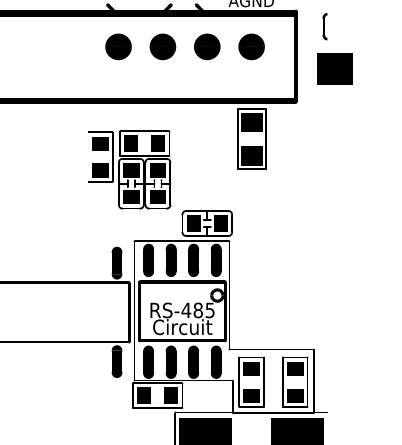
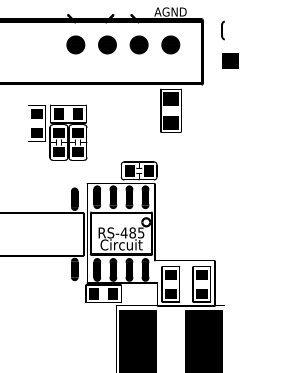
part: (335, 68) -> (230, 60), size x0.7
part: (129, 169) -> (57, 132), moved

